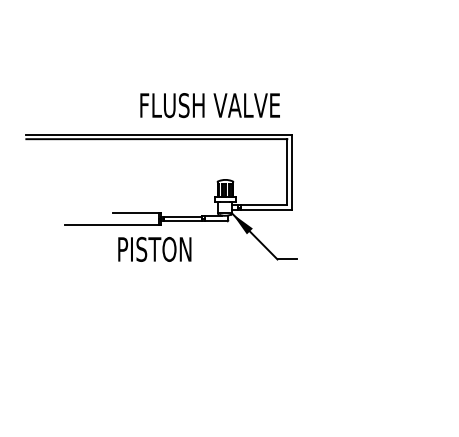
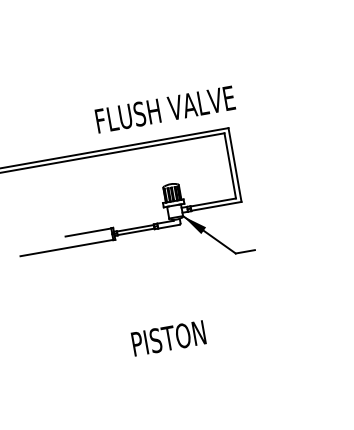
text: (209, 105) -> (164, 109), moved
text: (154, 249) -> (168, 338), moved

